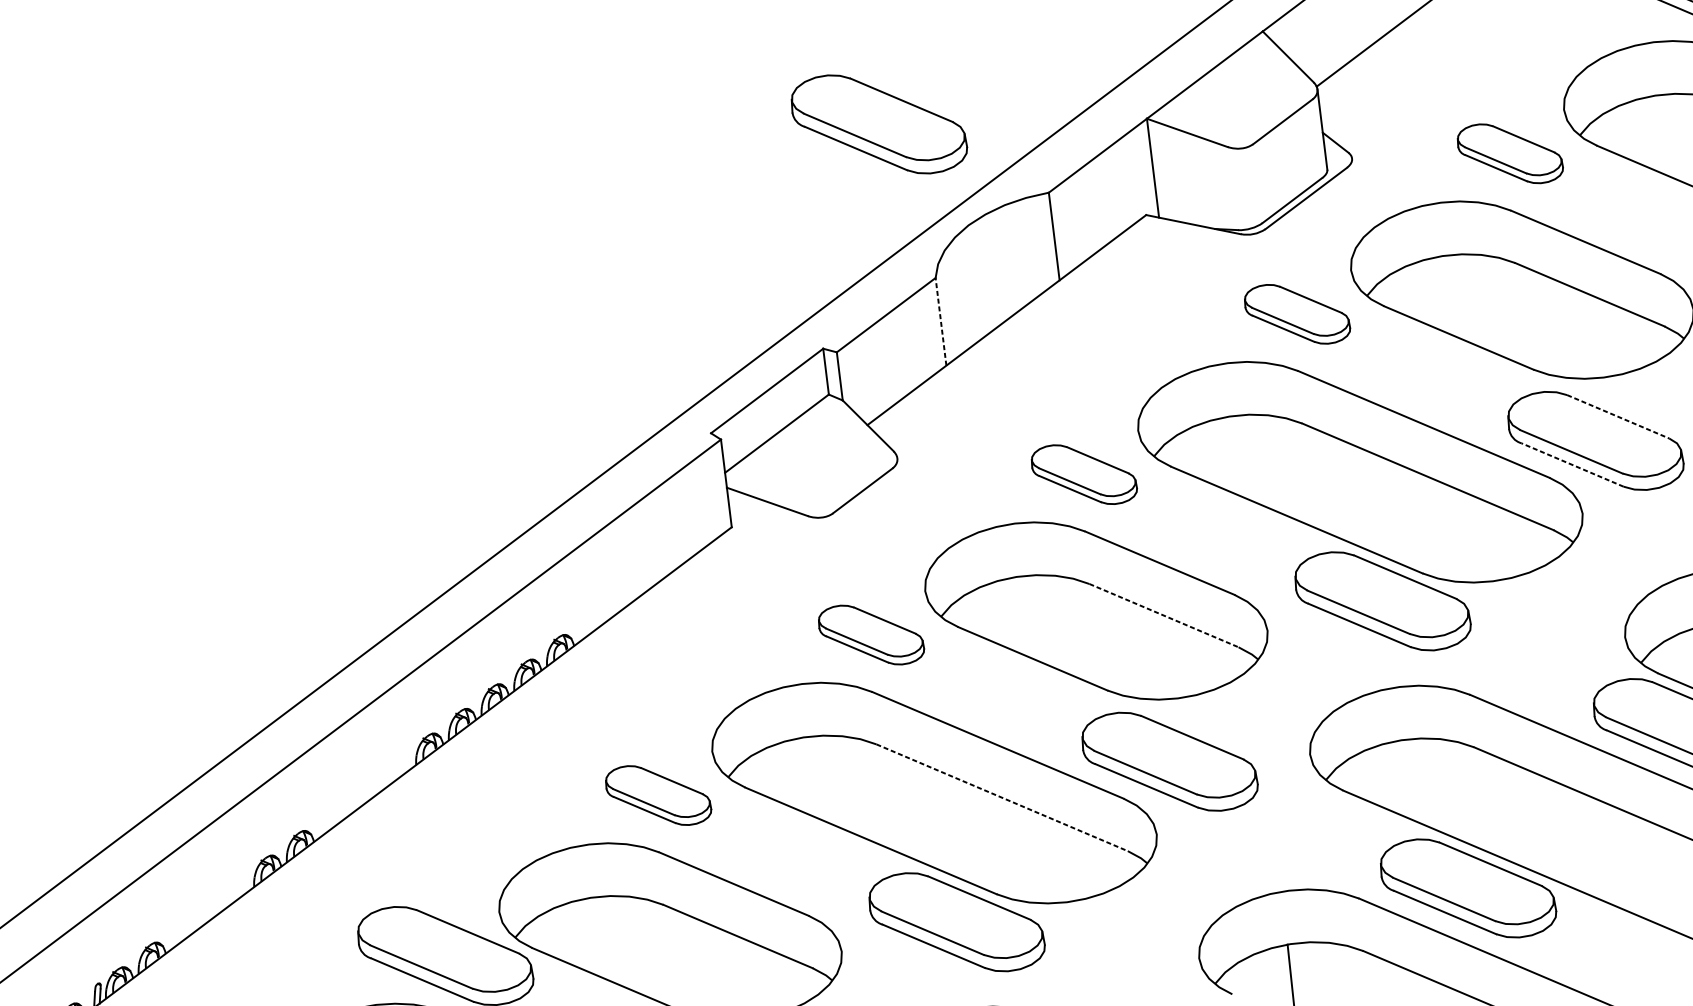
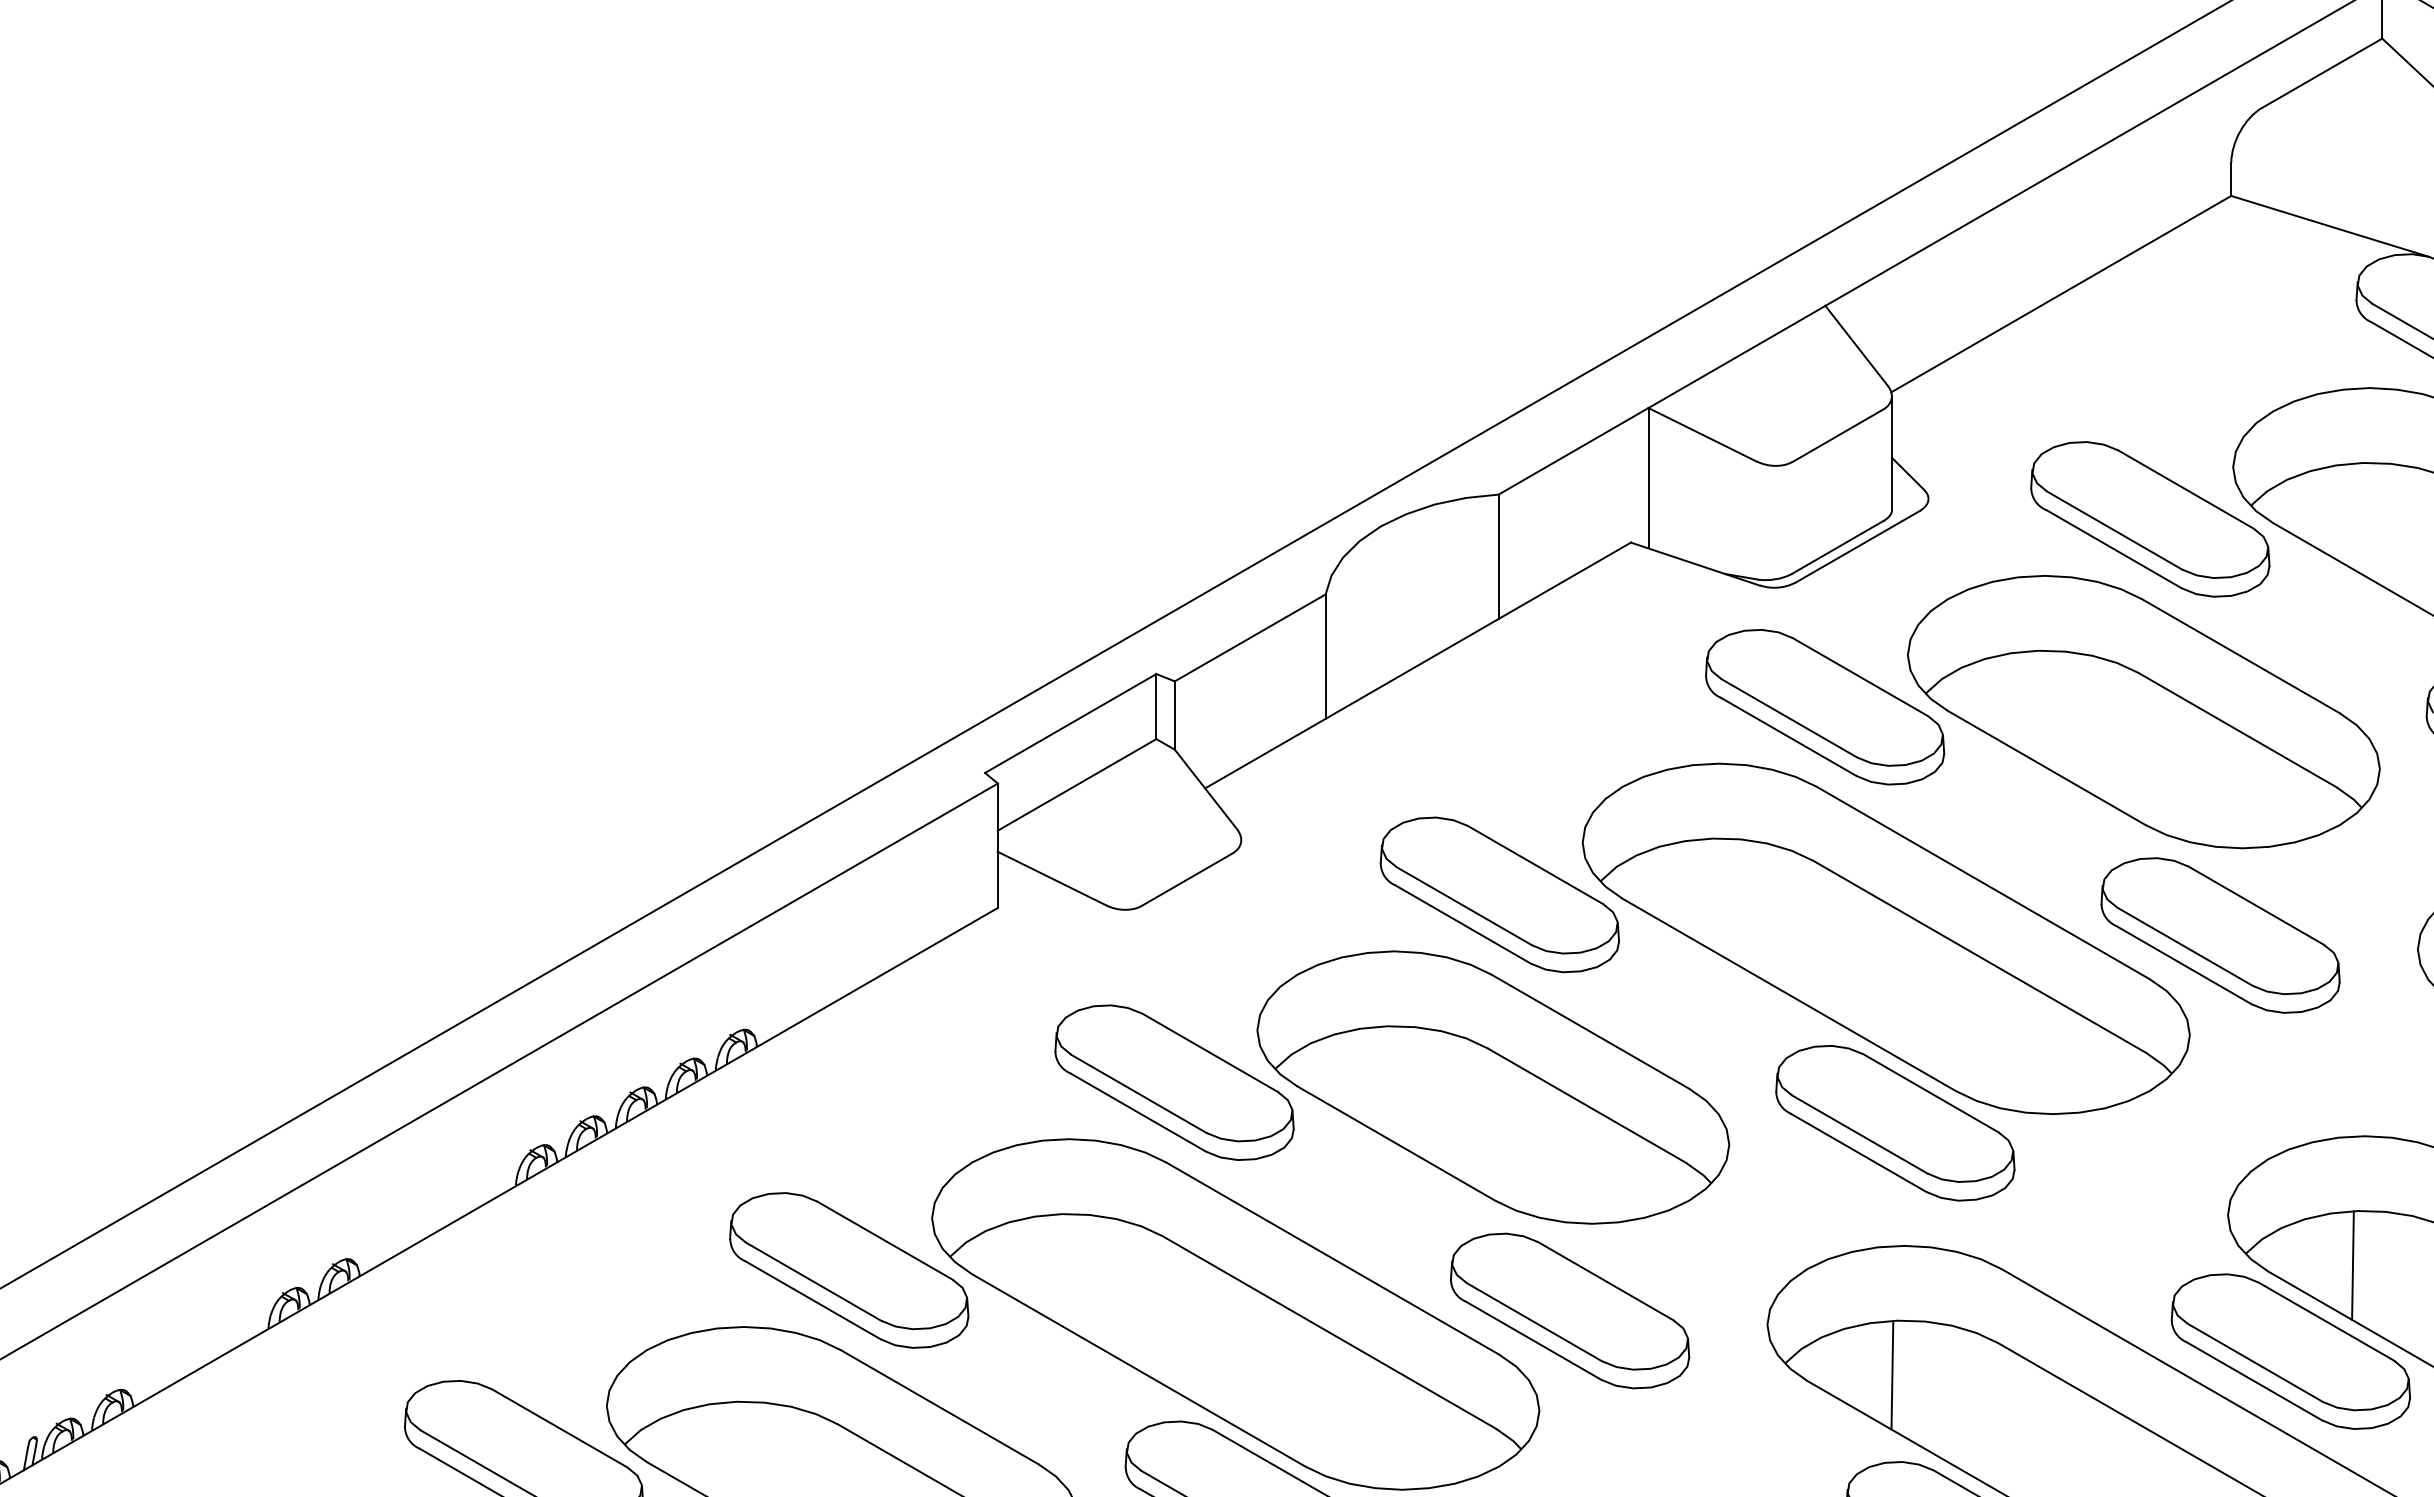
part: (879, 124) -> (1273, 369), removed
part: (1510, 153) -> (2150, 519), size x1.67
part: (1297, 314) -> (1825, 707), size x1.67
line: (940, 321) -> (1325, 656), dashed -> solid
line: (1618, 416) -> (2256, 905), dashed -> solid
line: (1572, 465) -> (2183, 965), dashed -> solid
part: (1084, 474) -> (1499, 894), size x1.67
line: (1164, 615) -> (1587, 1105), dashed -> solid
part: (871, 634) -> (1174, 1082), size x1.67
line: (1402, 778) -> (1892, 1374), added
part: (658, 795) -> (849, 1270), size x1.67
line: (1002, 797) -> (1329, 1332), dashed -> solid

